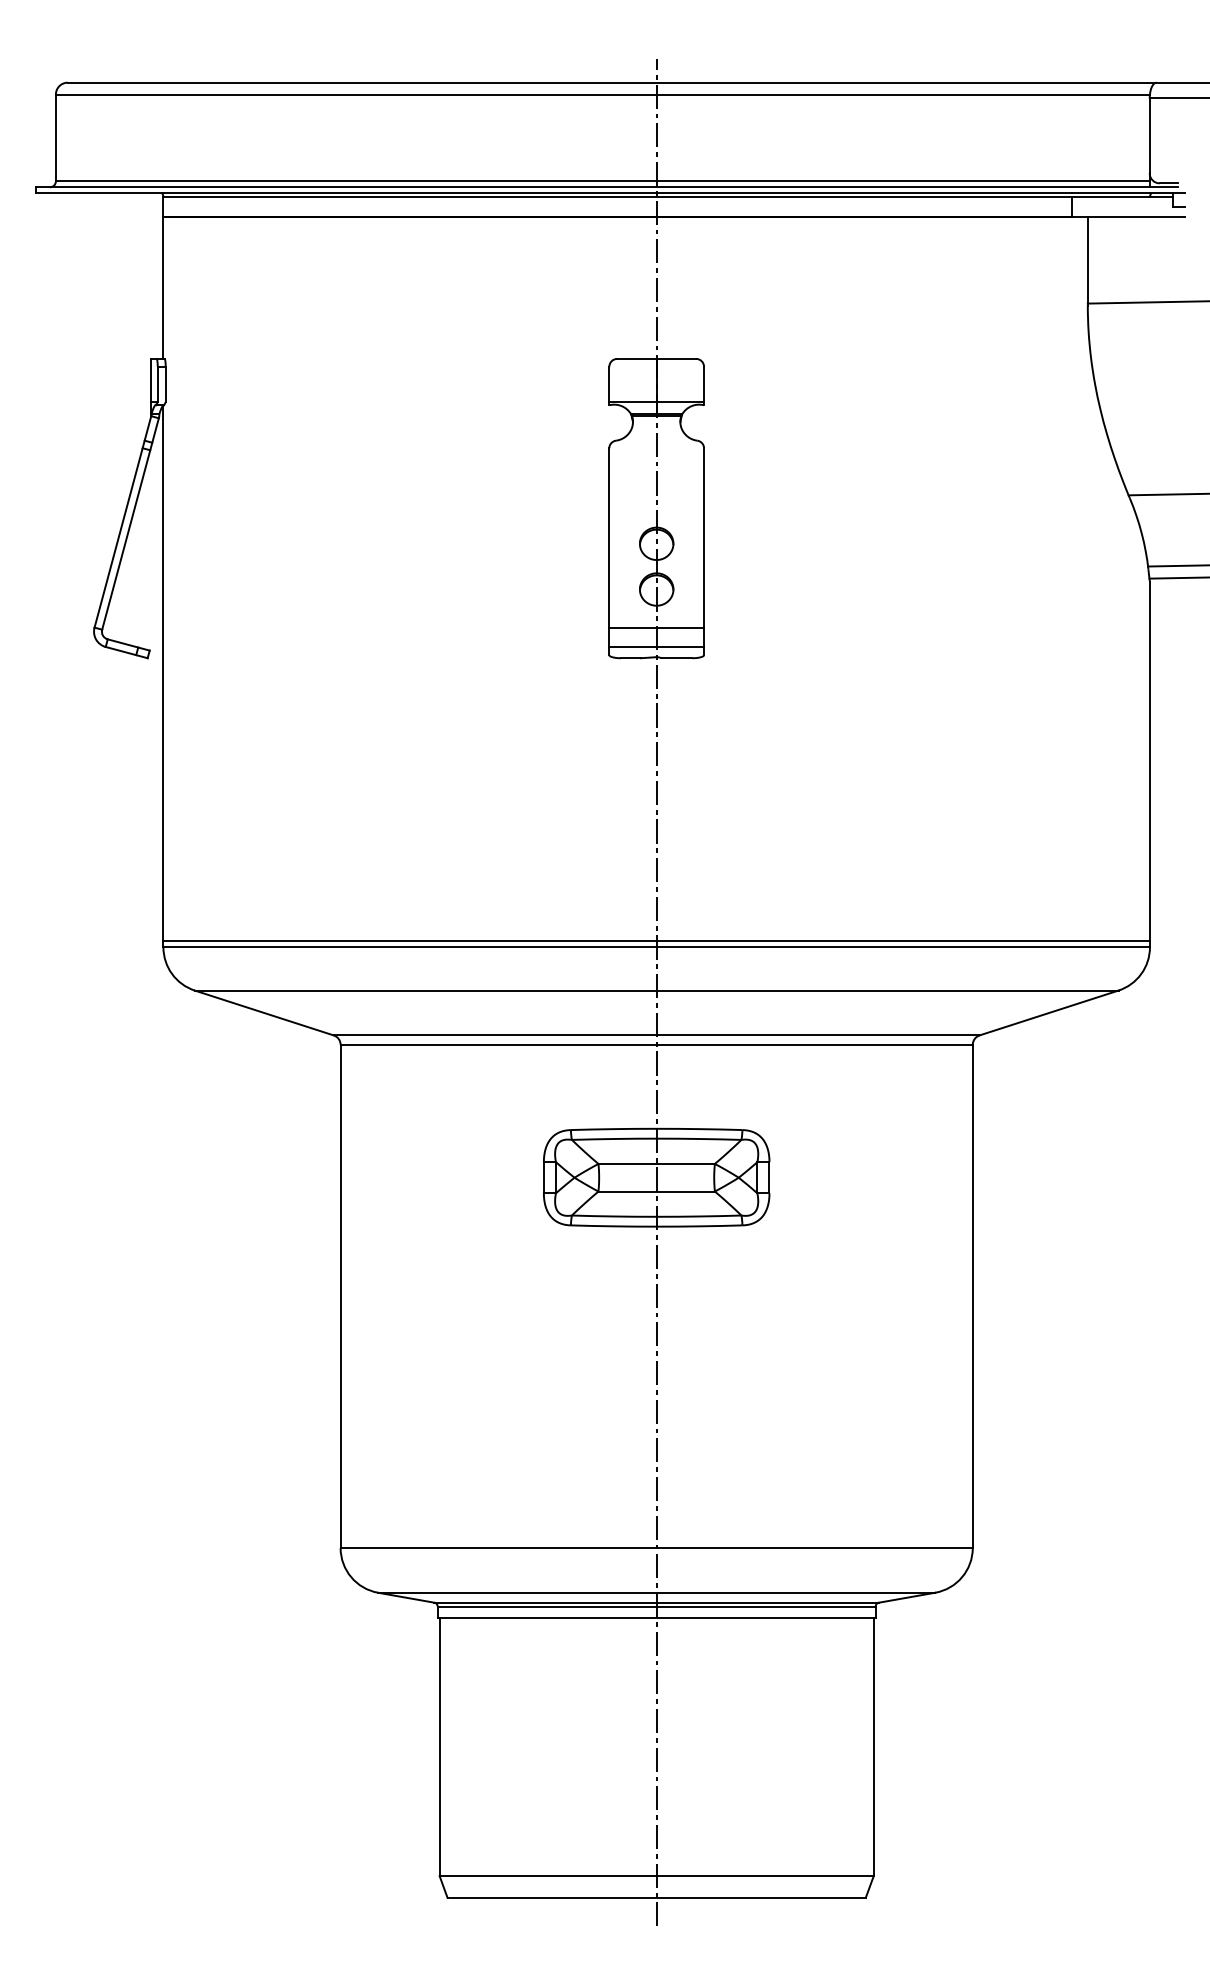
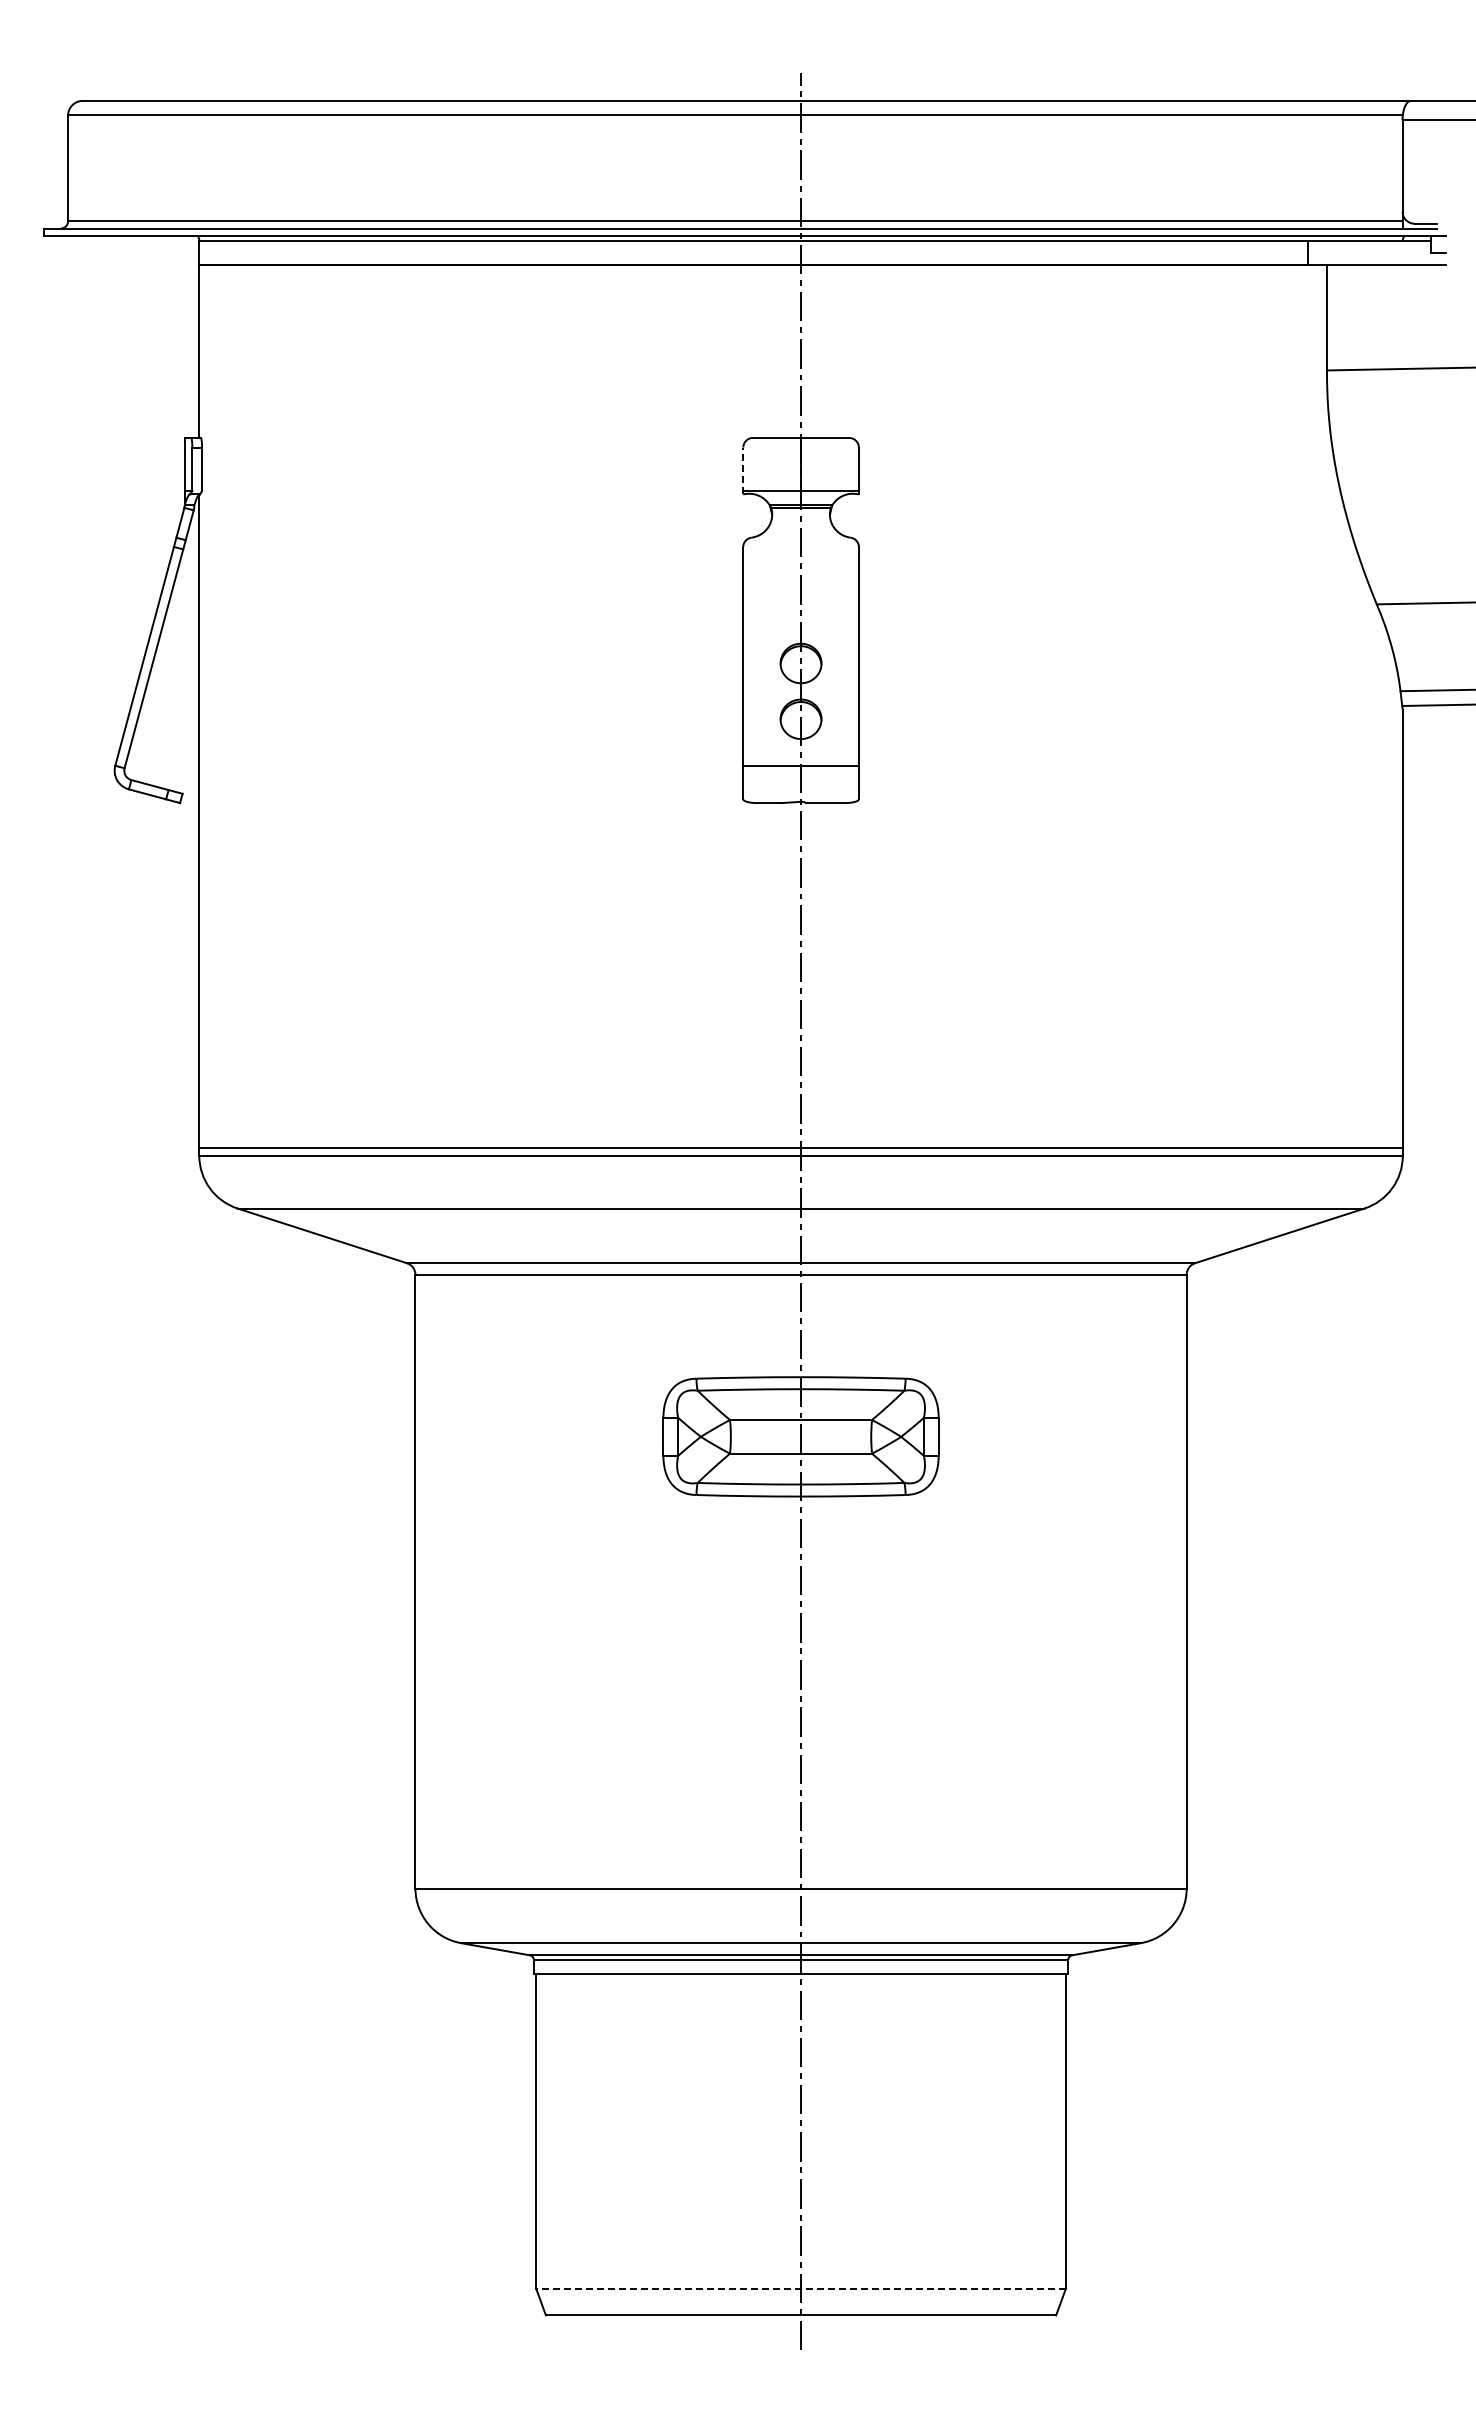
line: (609, 385) -> (743, 470), solid -> dashed
line: (656, 647) -> (800, 789), removed
line: (657, 1875) -> (801, 2288), solid -> dashed

